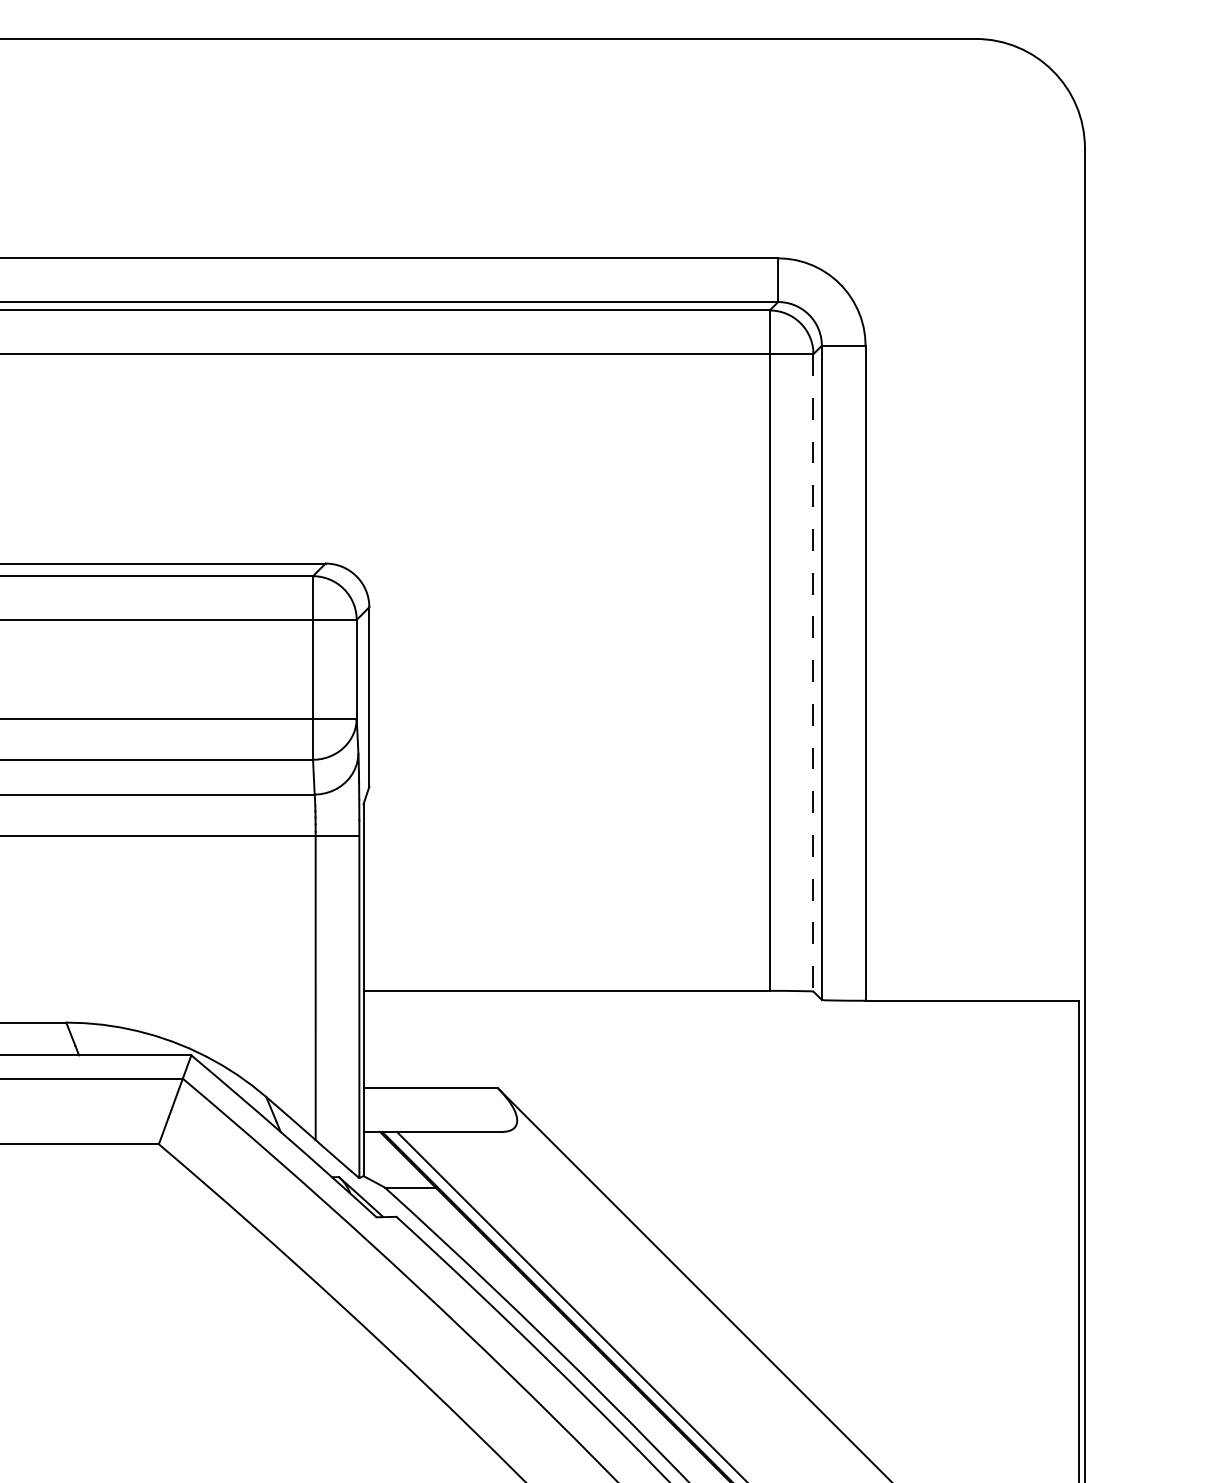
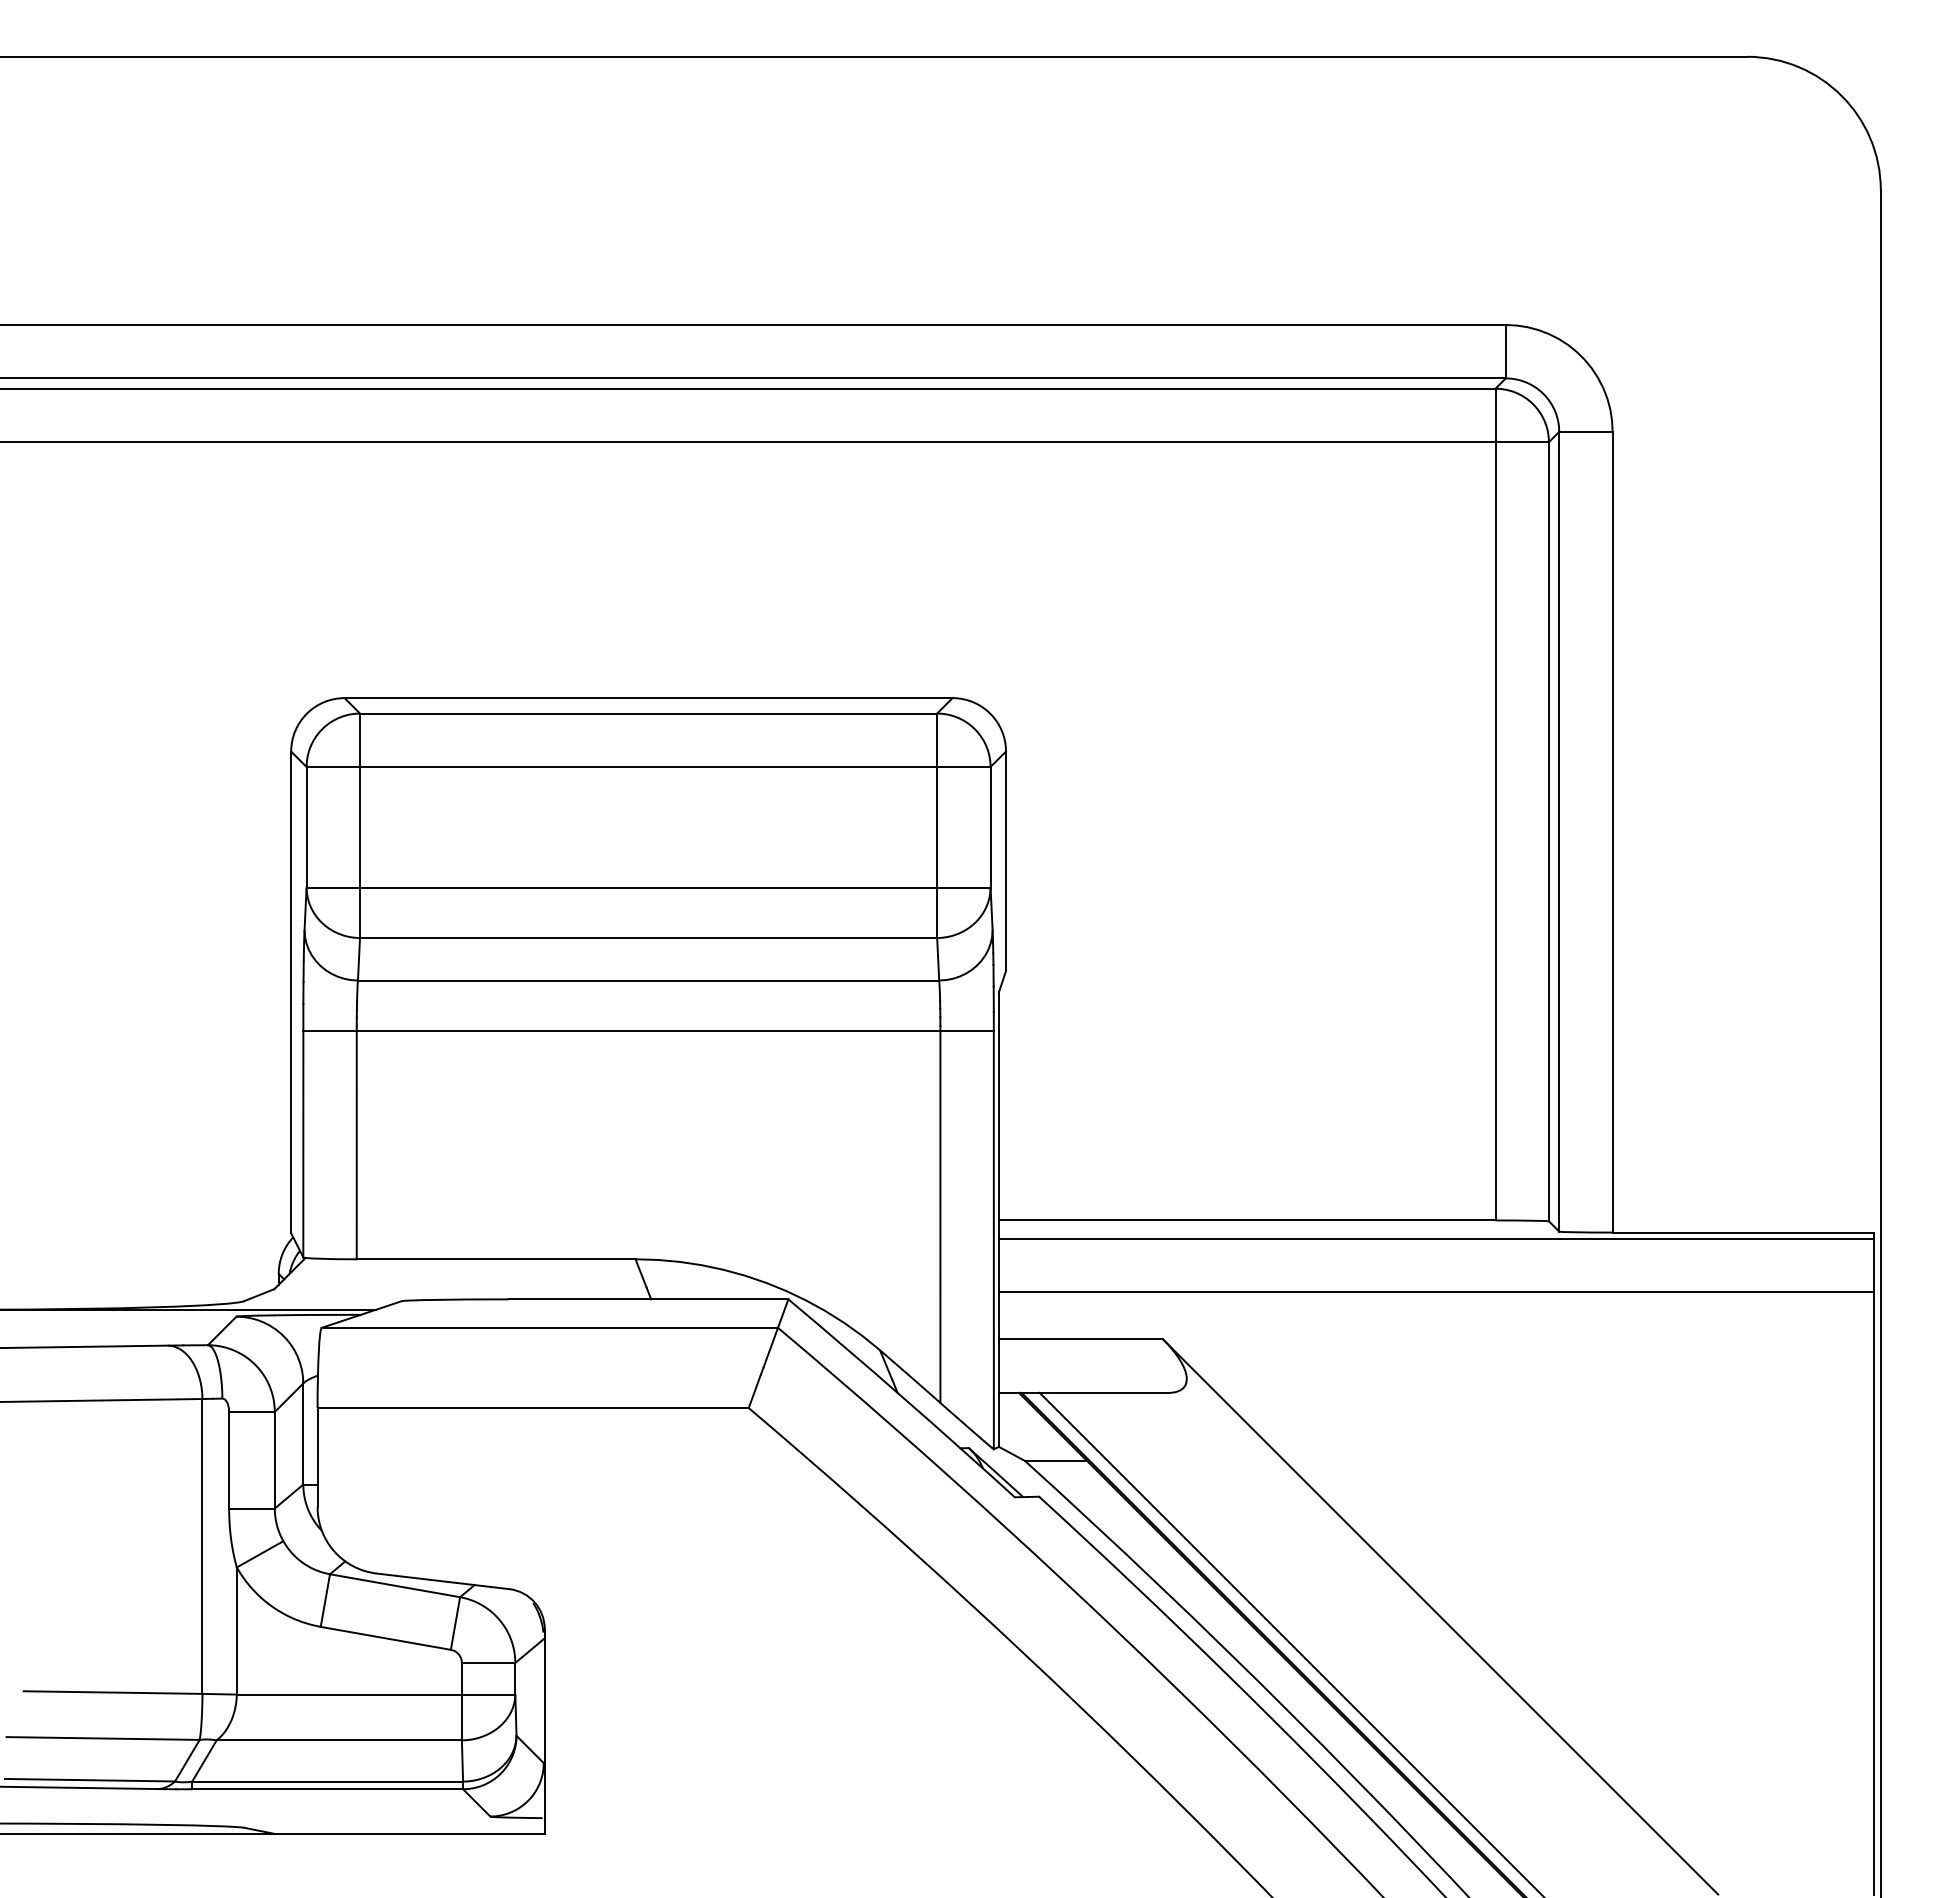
line: (813, 672) -> (1548, 831), dashed -> solid
line: (721, 1005) -> (1436, 1238), added
line: (721, 1049) -> (1436, 1292), added

